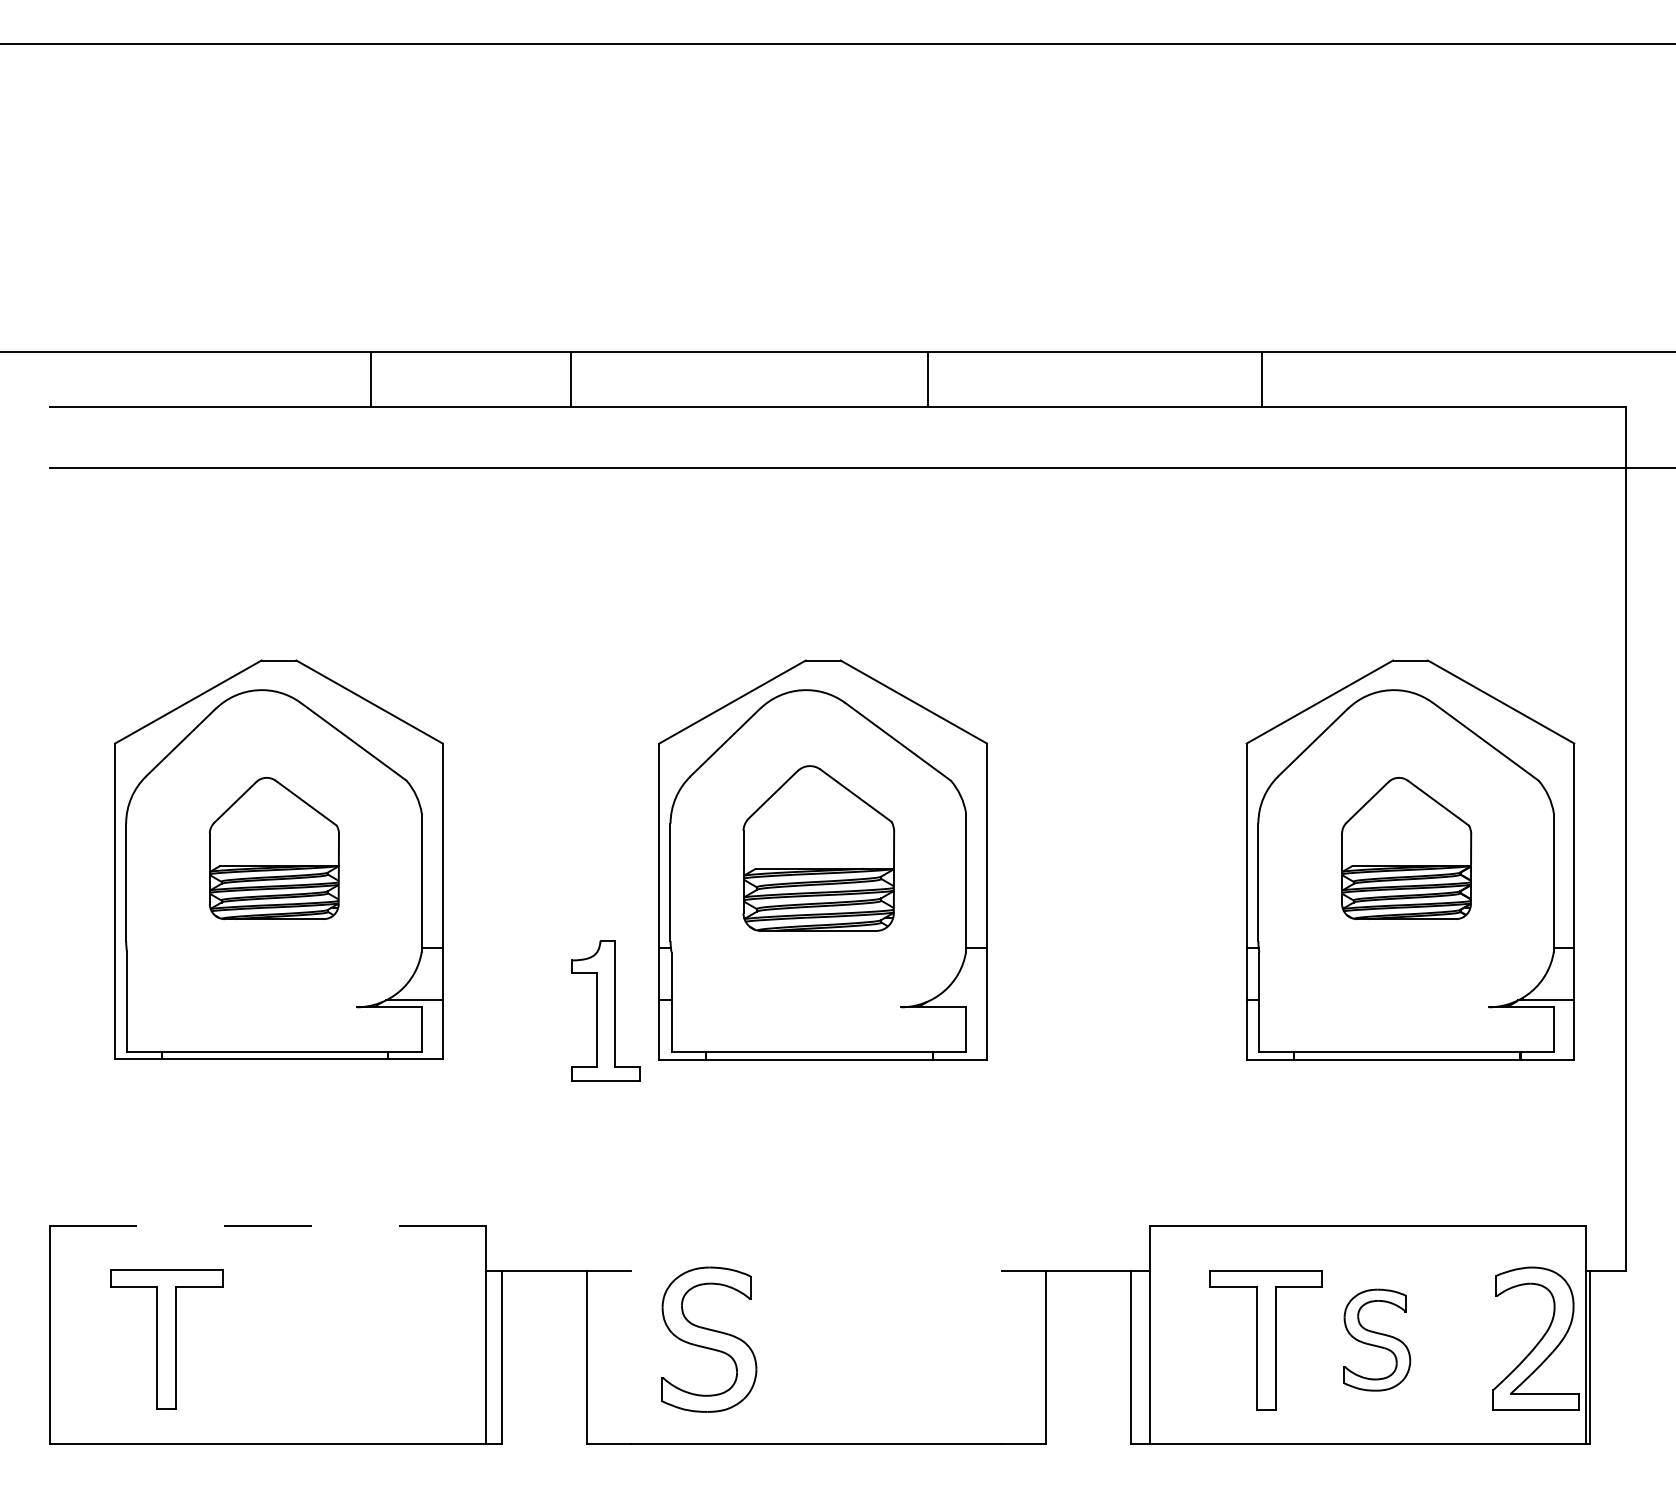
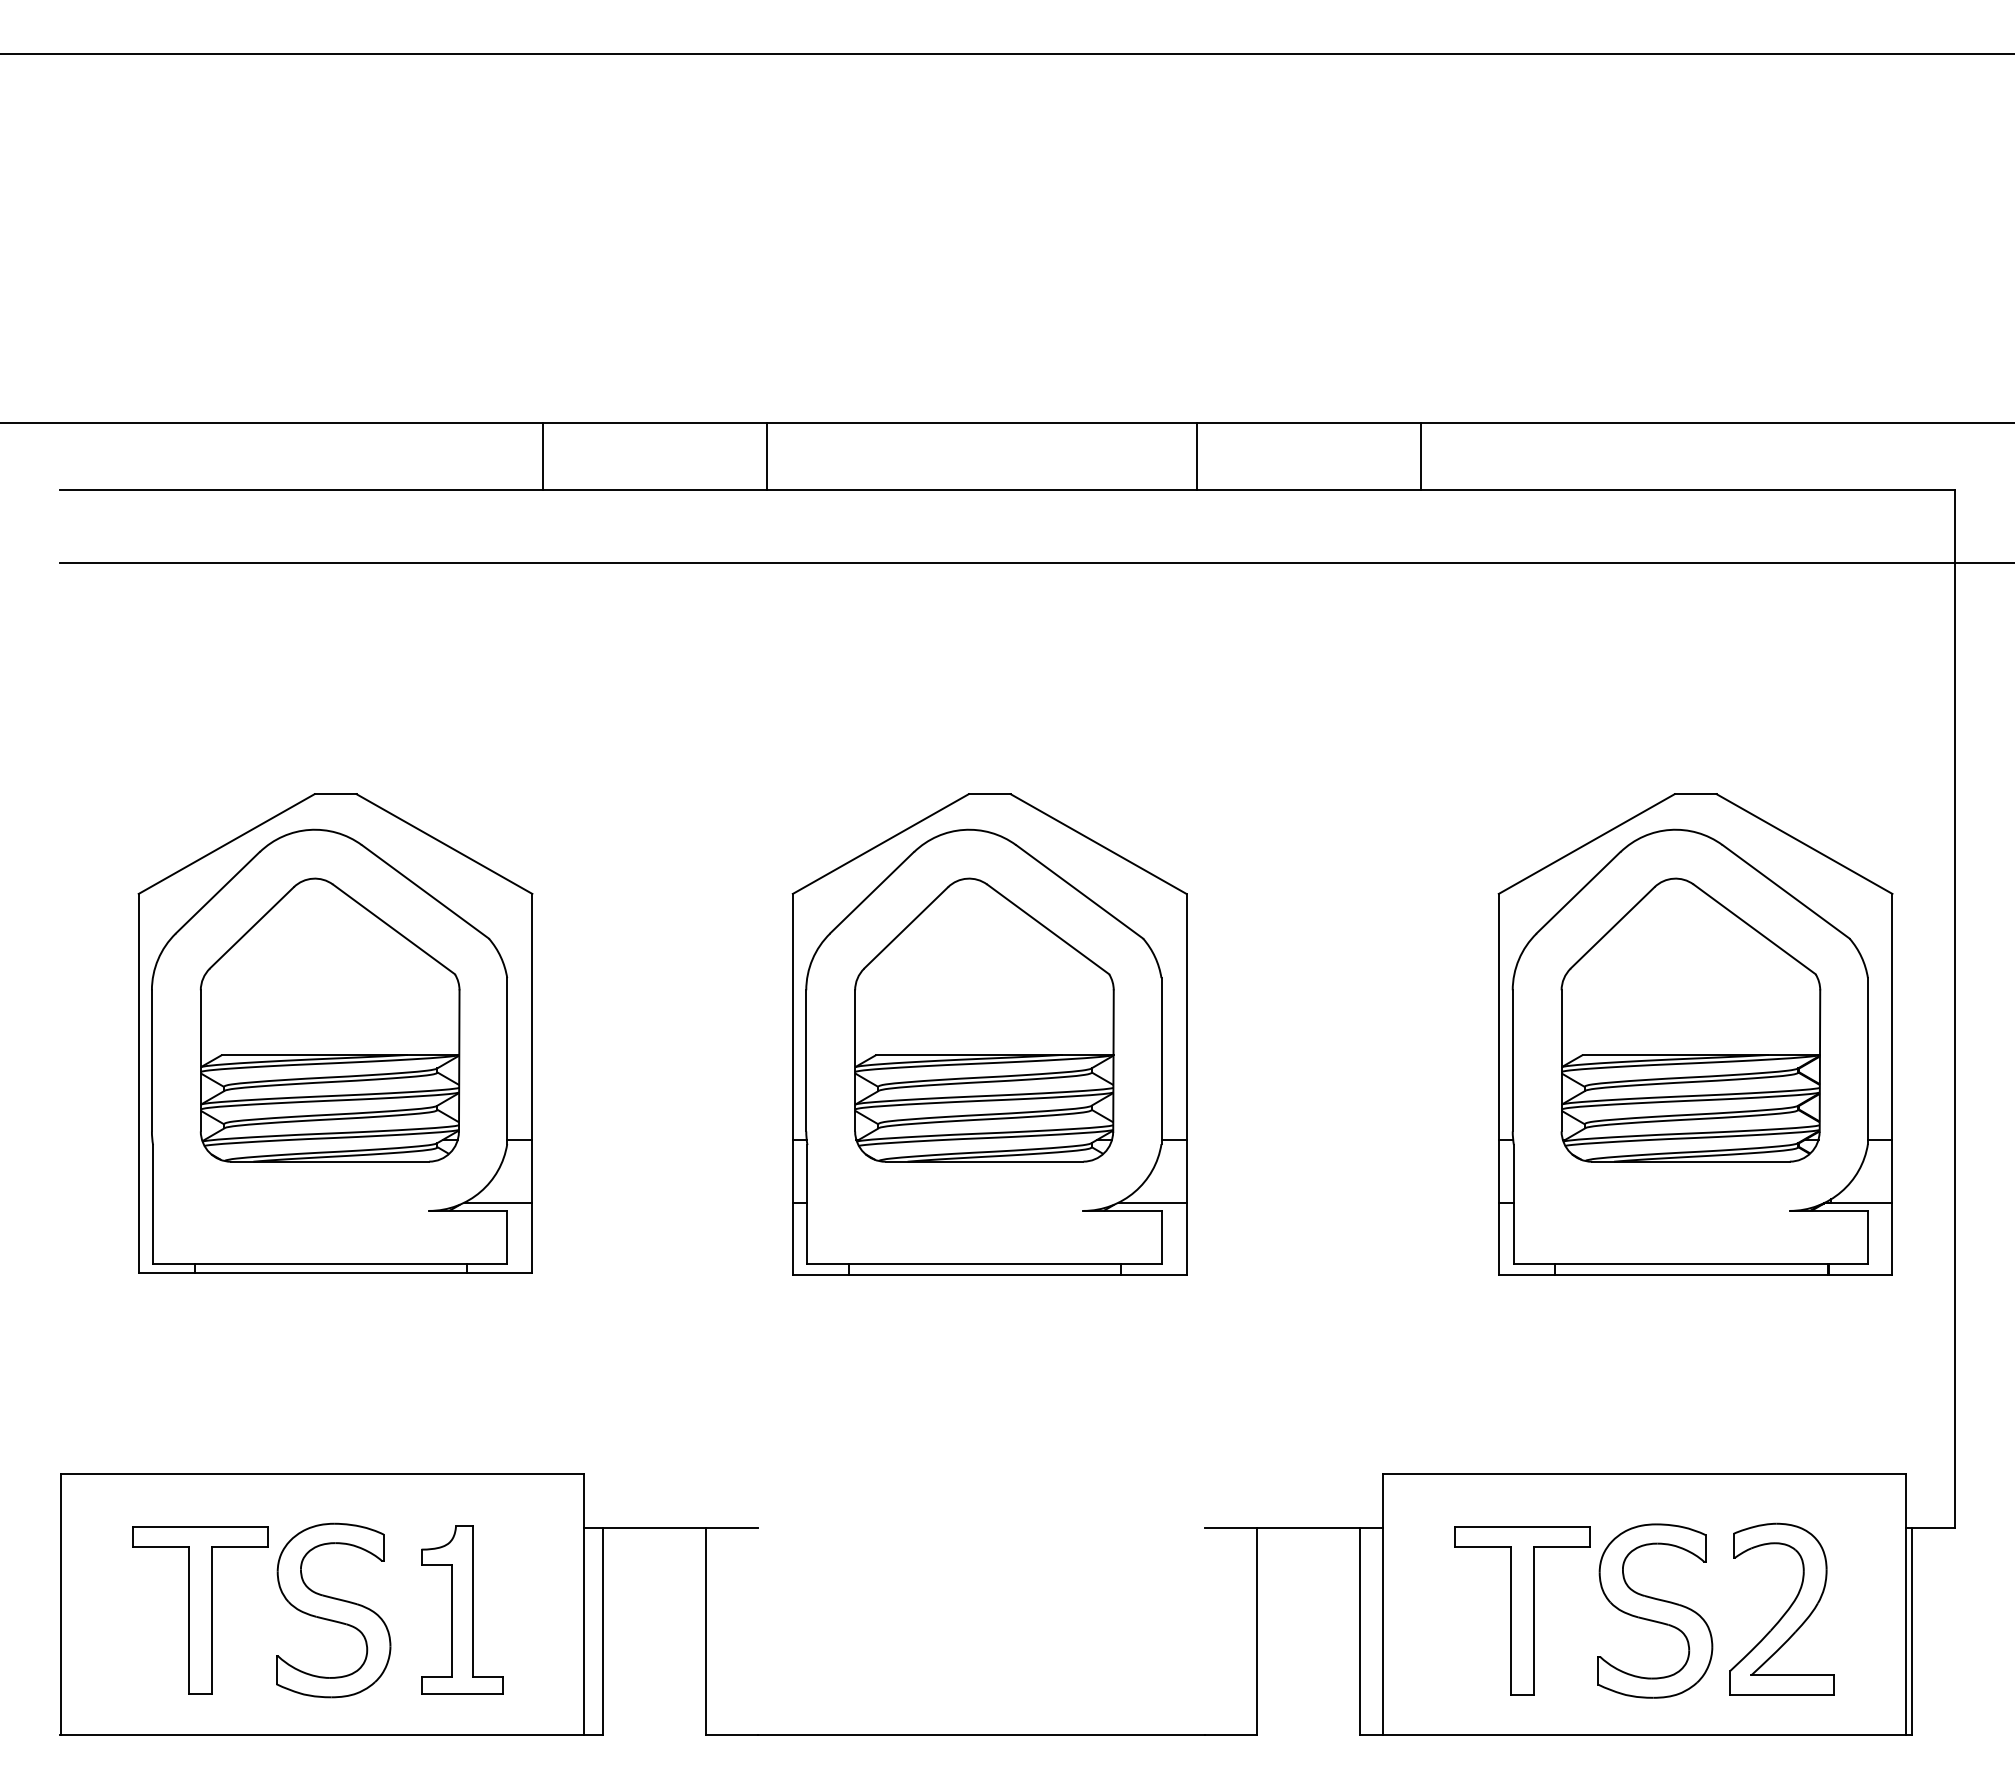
line: (371, 378) -> (542, 455), moved
line: (570, 378) -> (766, 455), moved
line: (927, 378) -> (1196, 455), moved
line: (1261, 378) -> (1420, 455), moved
part: (273, 848) -> (329, 1019), size x1.67
part: (818, 848) -> (984, 1019), size x1.43
part: (1406, 848) -> (1690, 1019), size x1.67
line: (958, 1000) -> (1152, 1202), added
part: (605, 1010) -> (462, 1609), moved
line: (268, 1225) -> (322, 1473), dashed -> solid
part: (1536, 1338) -> (1781, 1608), moved
part: (709, 1339) -> (333, 1610), moved
part: (1377, 1339) -> (1655, 1610), size x1.43

